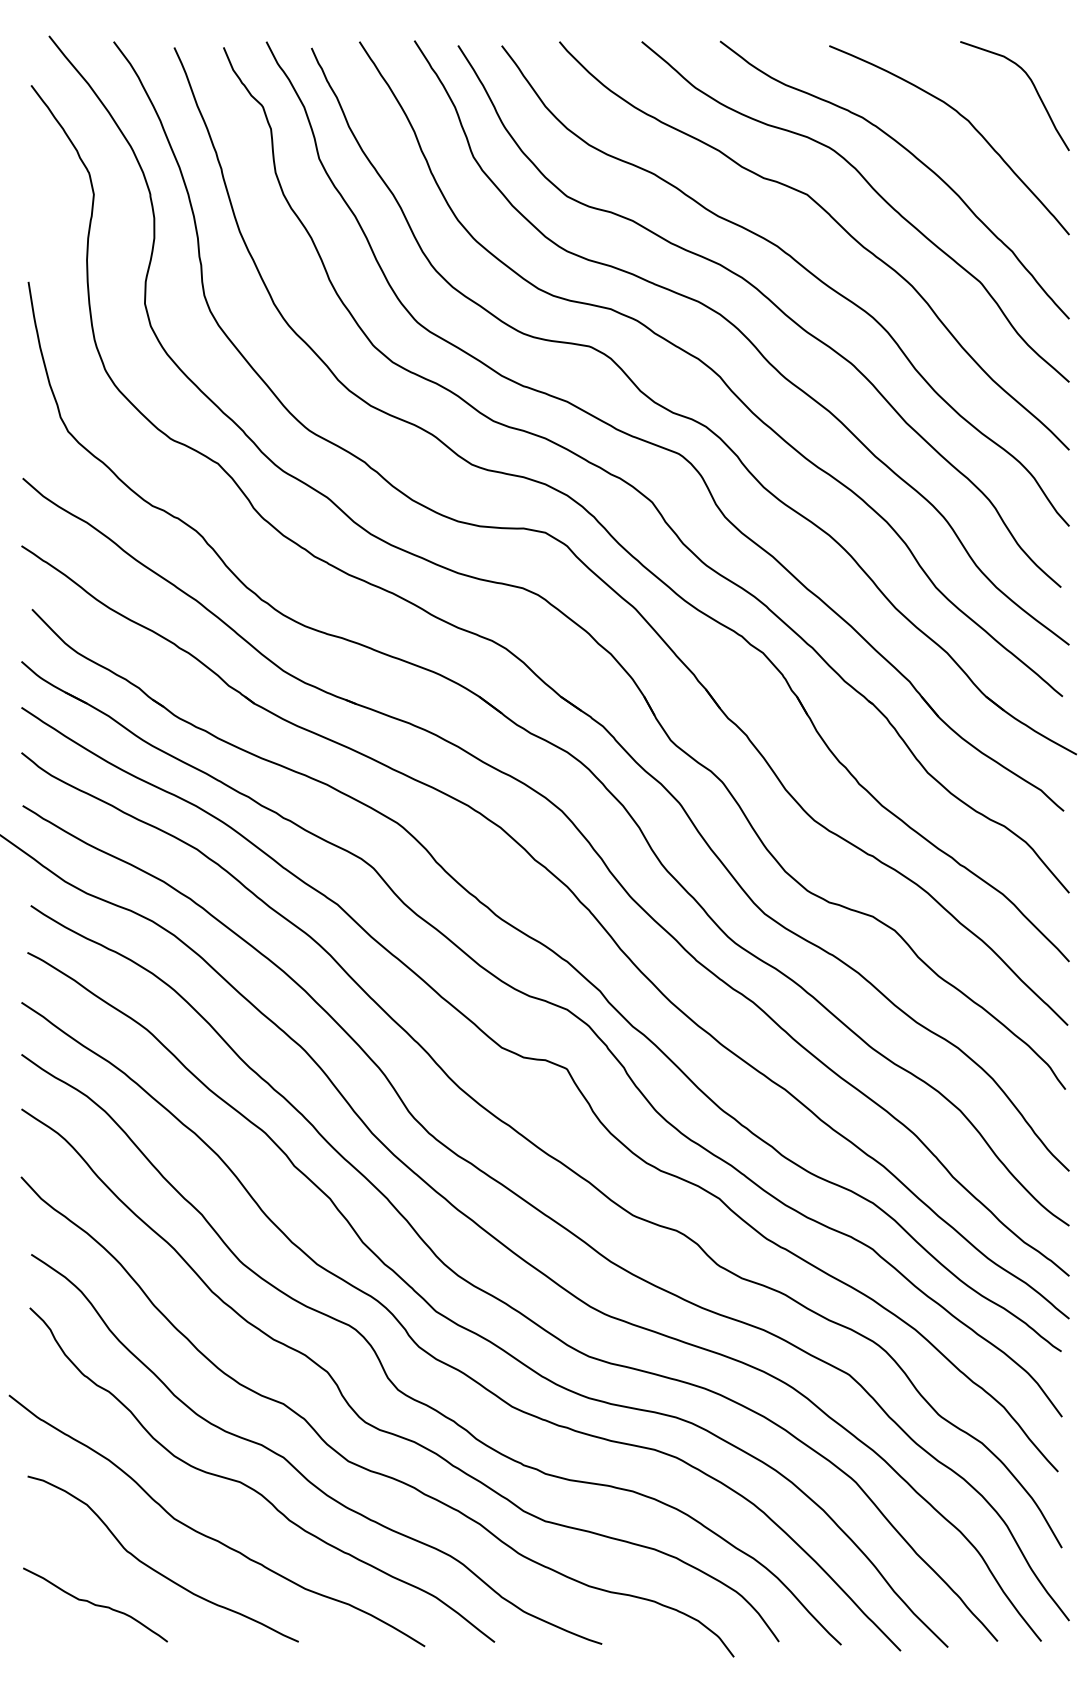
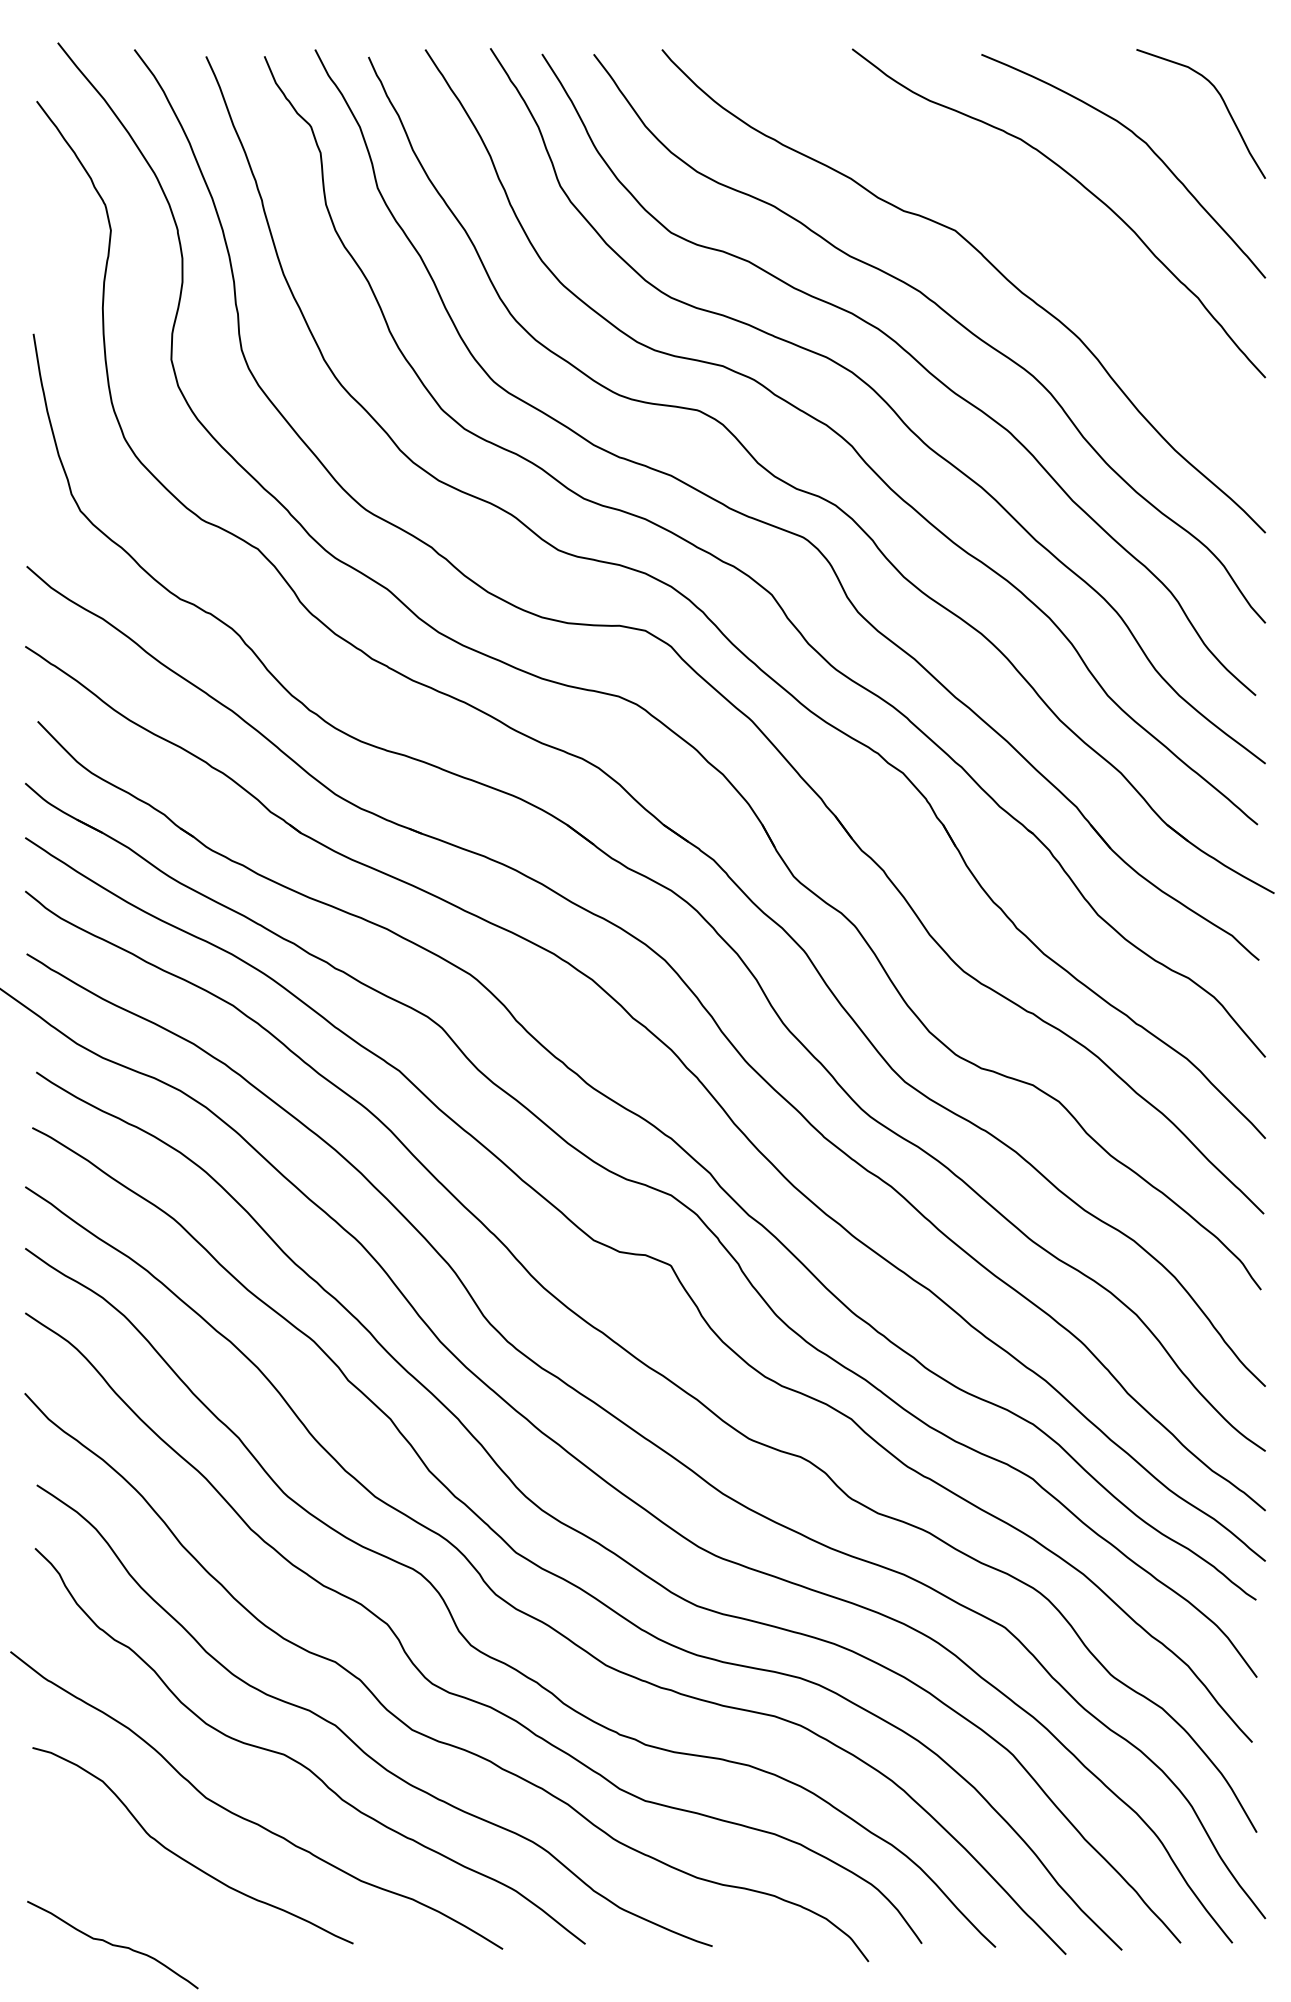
curve: (874, 191) -> (1034, 226), removed
curve: (95, 1604) -> (112, 1944), moved

